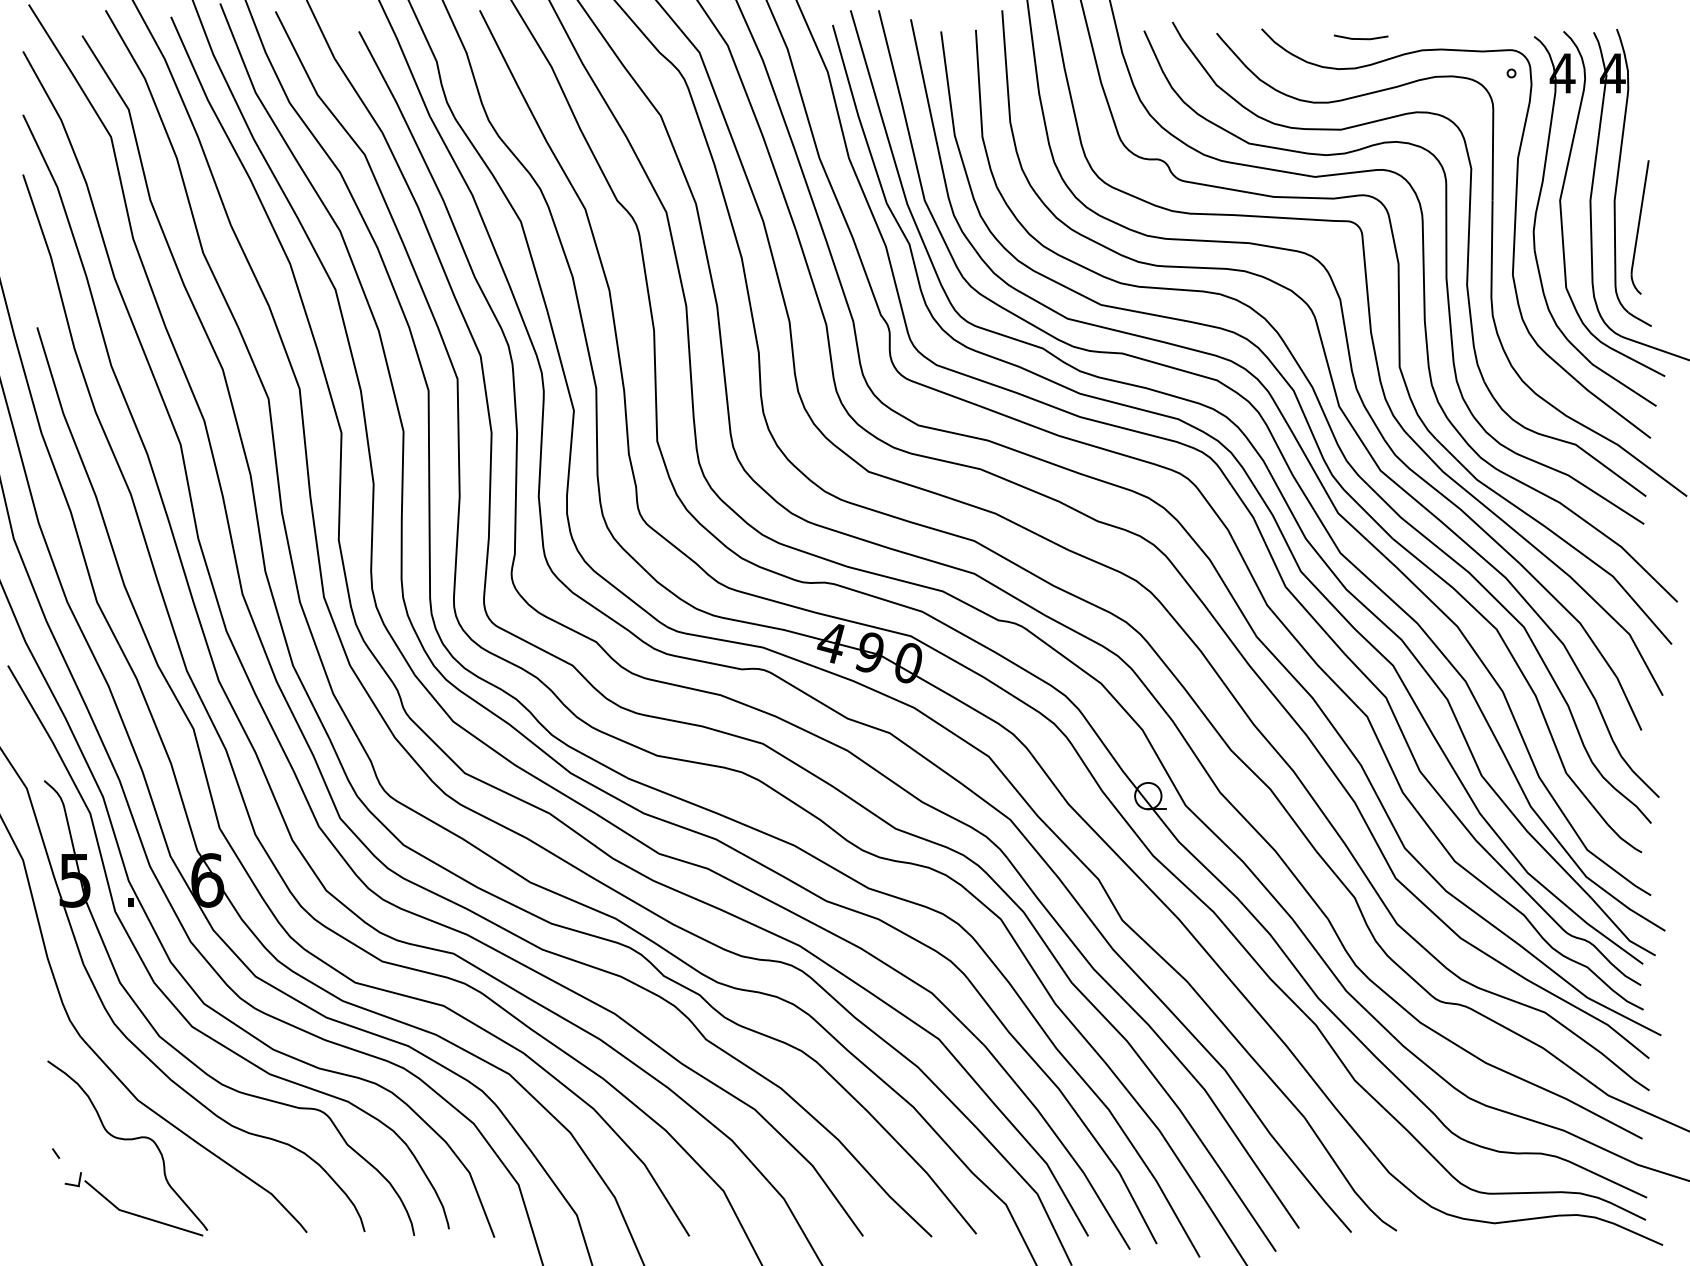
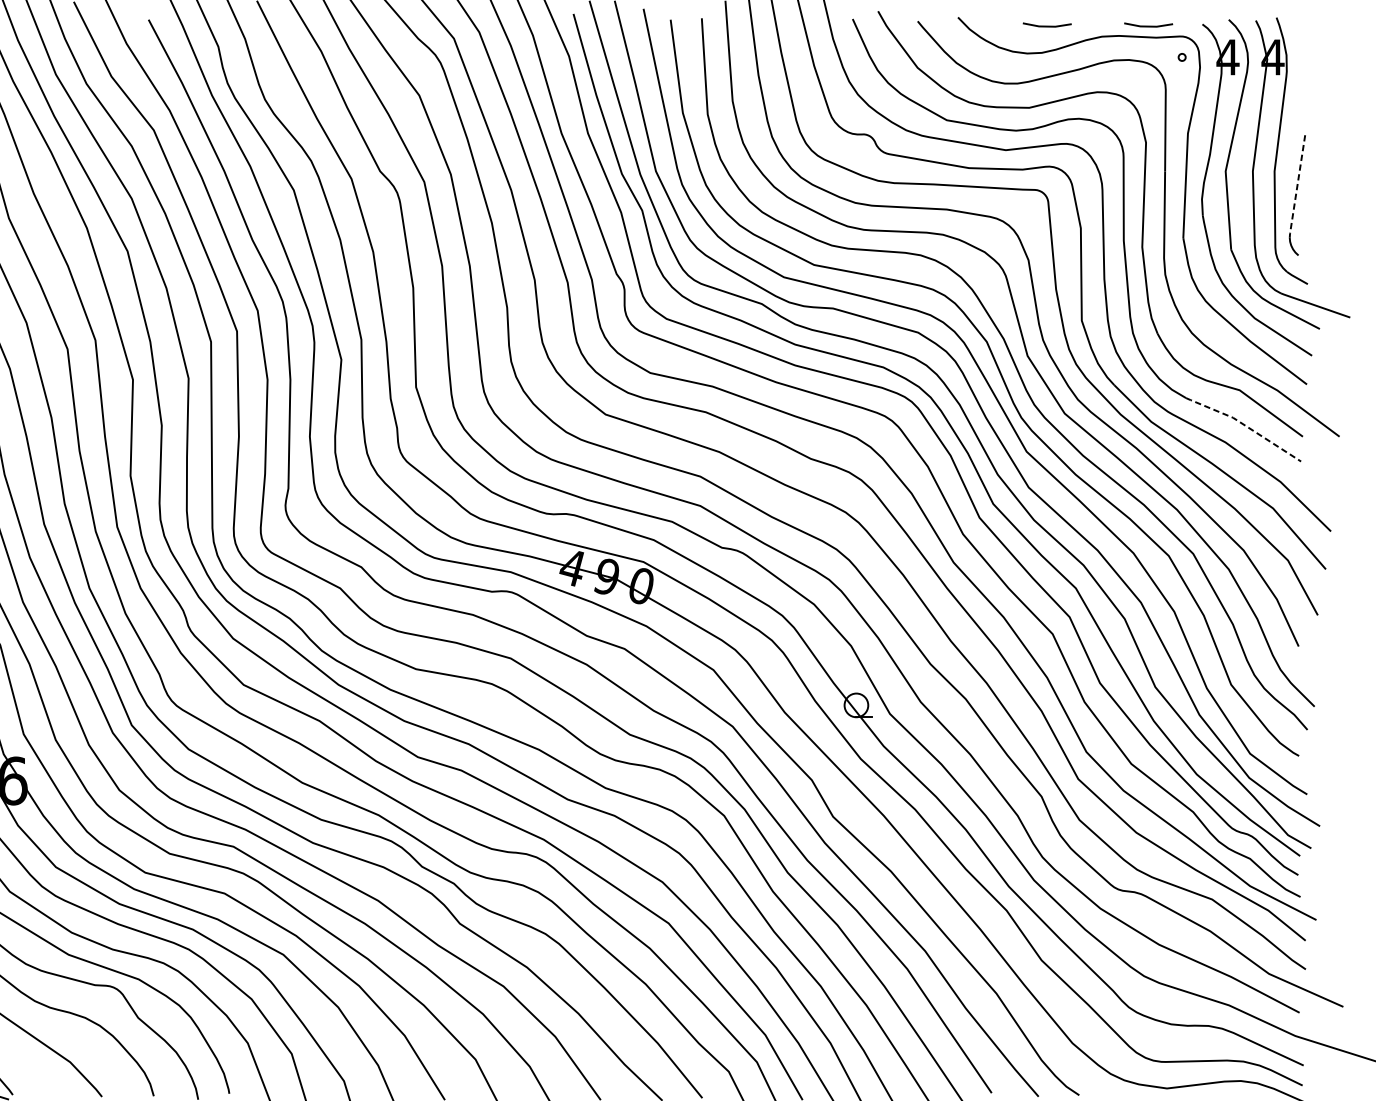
line: (1474, 38) -> (1148, 26), added
line: (1639, 218) -> (1296, 187), solid -> dashed
line: (1581, 483) -> (1244, 425), solid -> dashed

